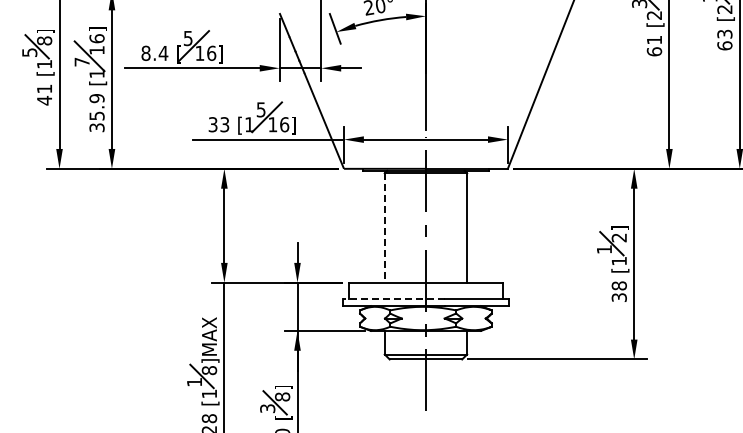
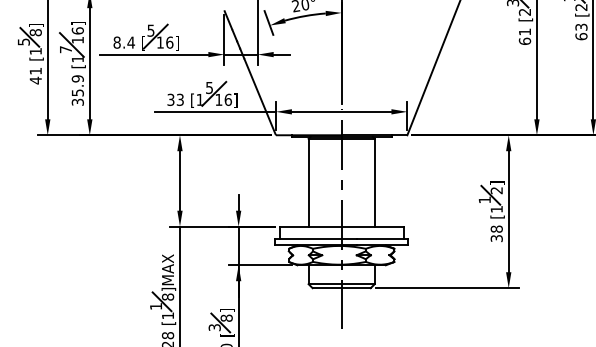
line: (384, 228) -> (308, 183), dashed -> solid
line: (393, 298) -> (315, 239), dashed -> solid

